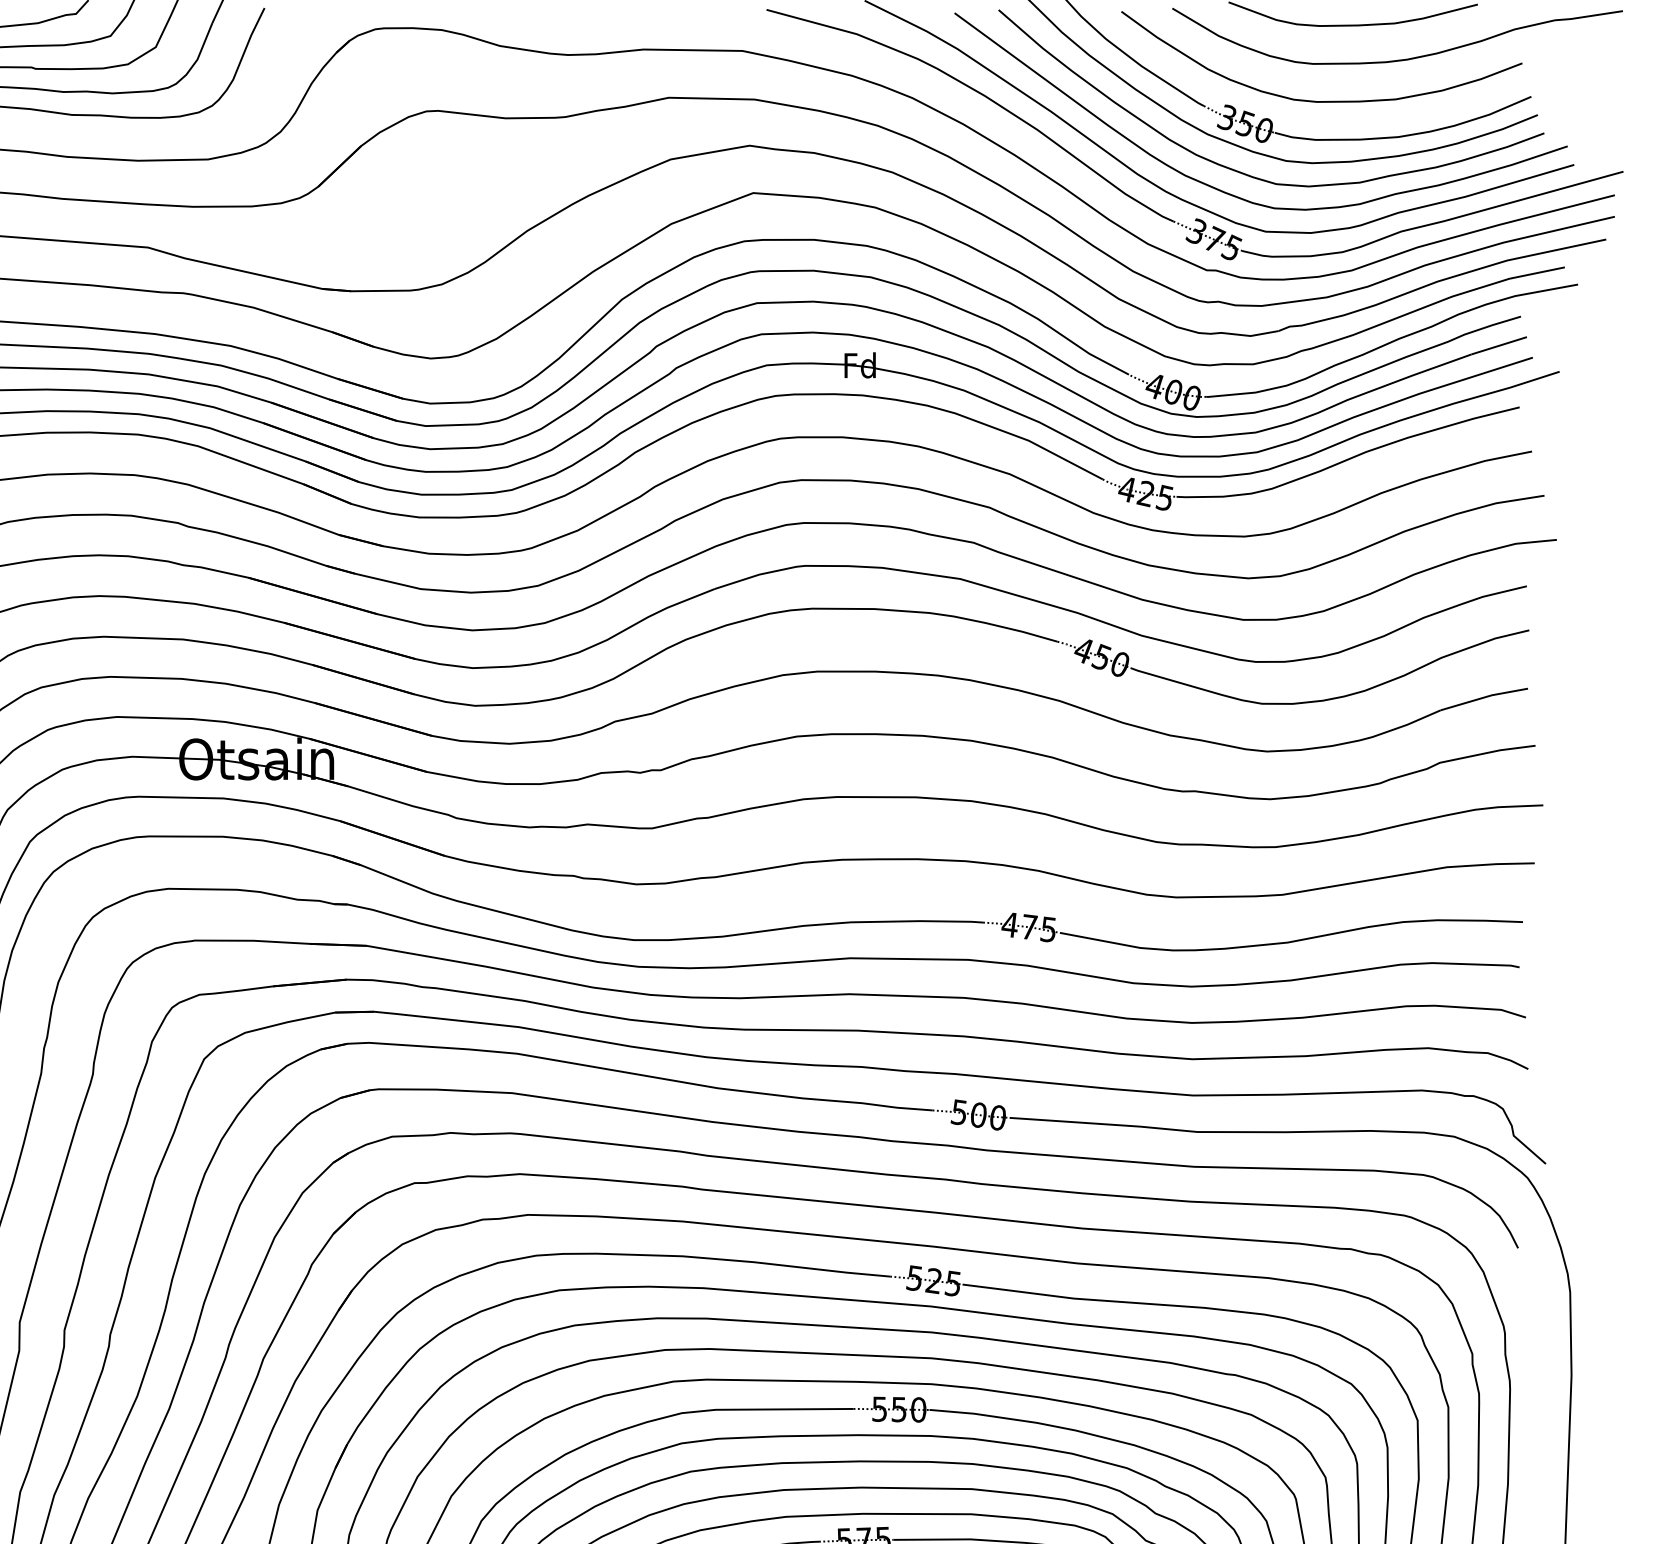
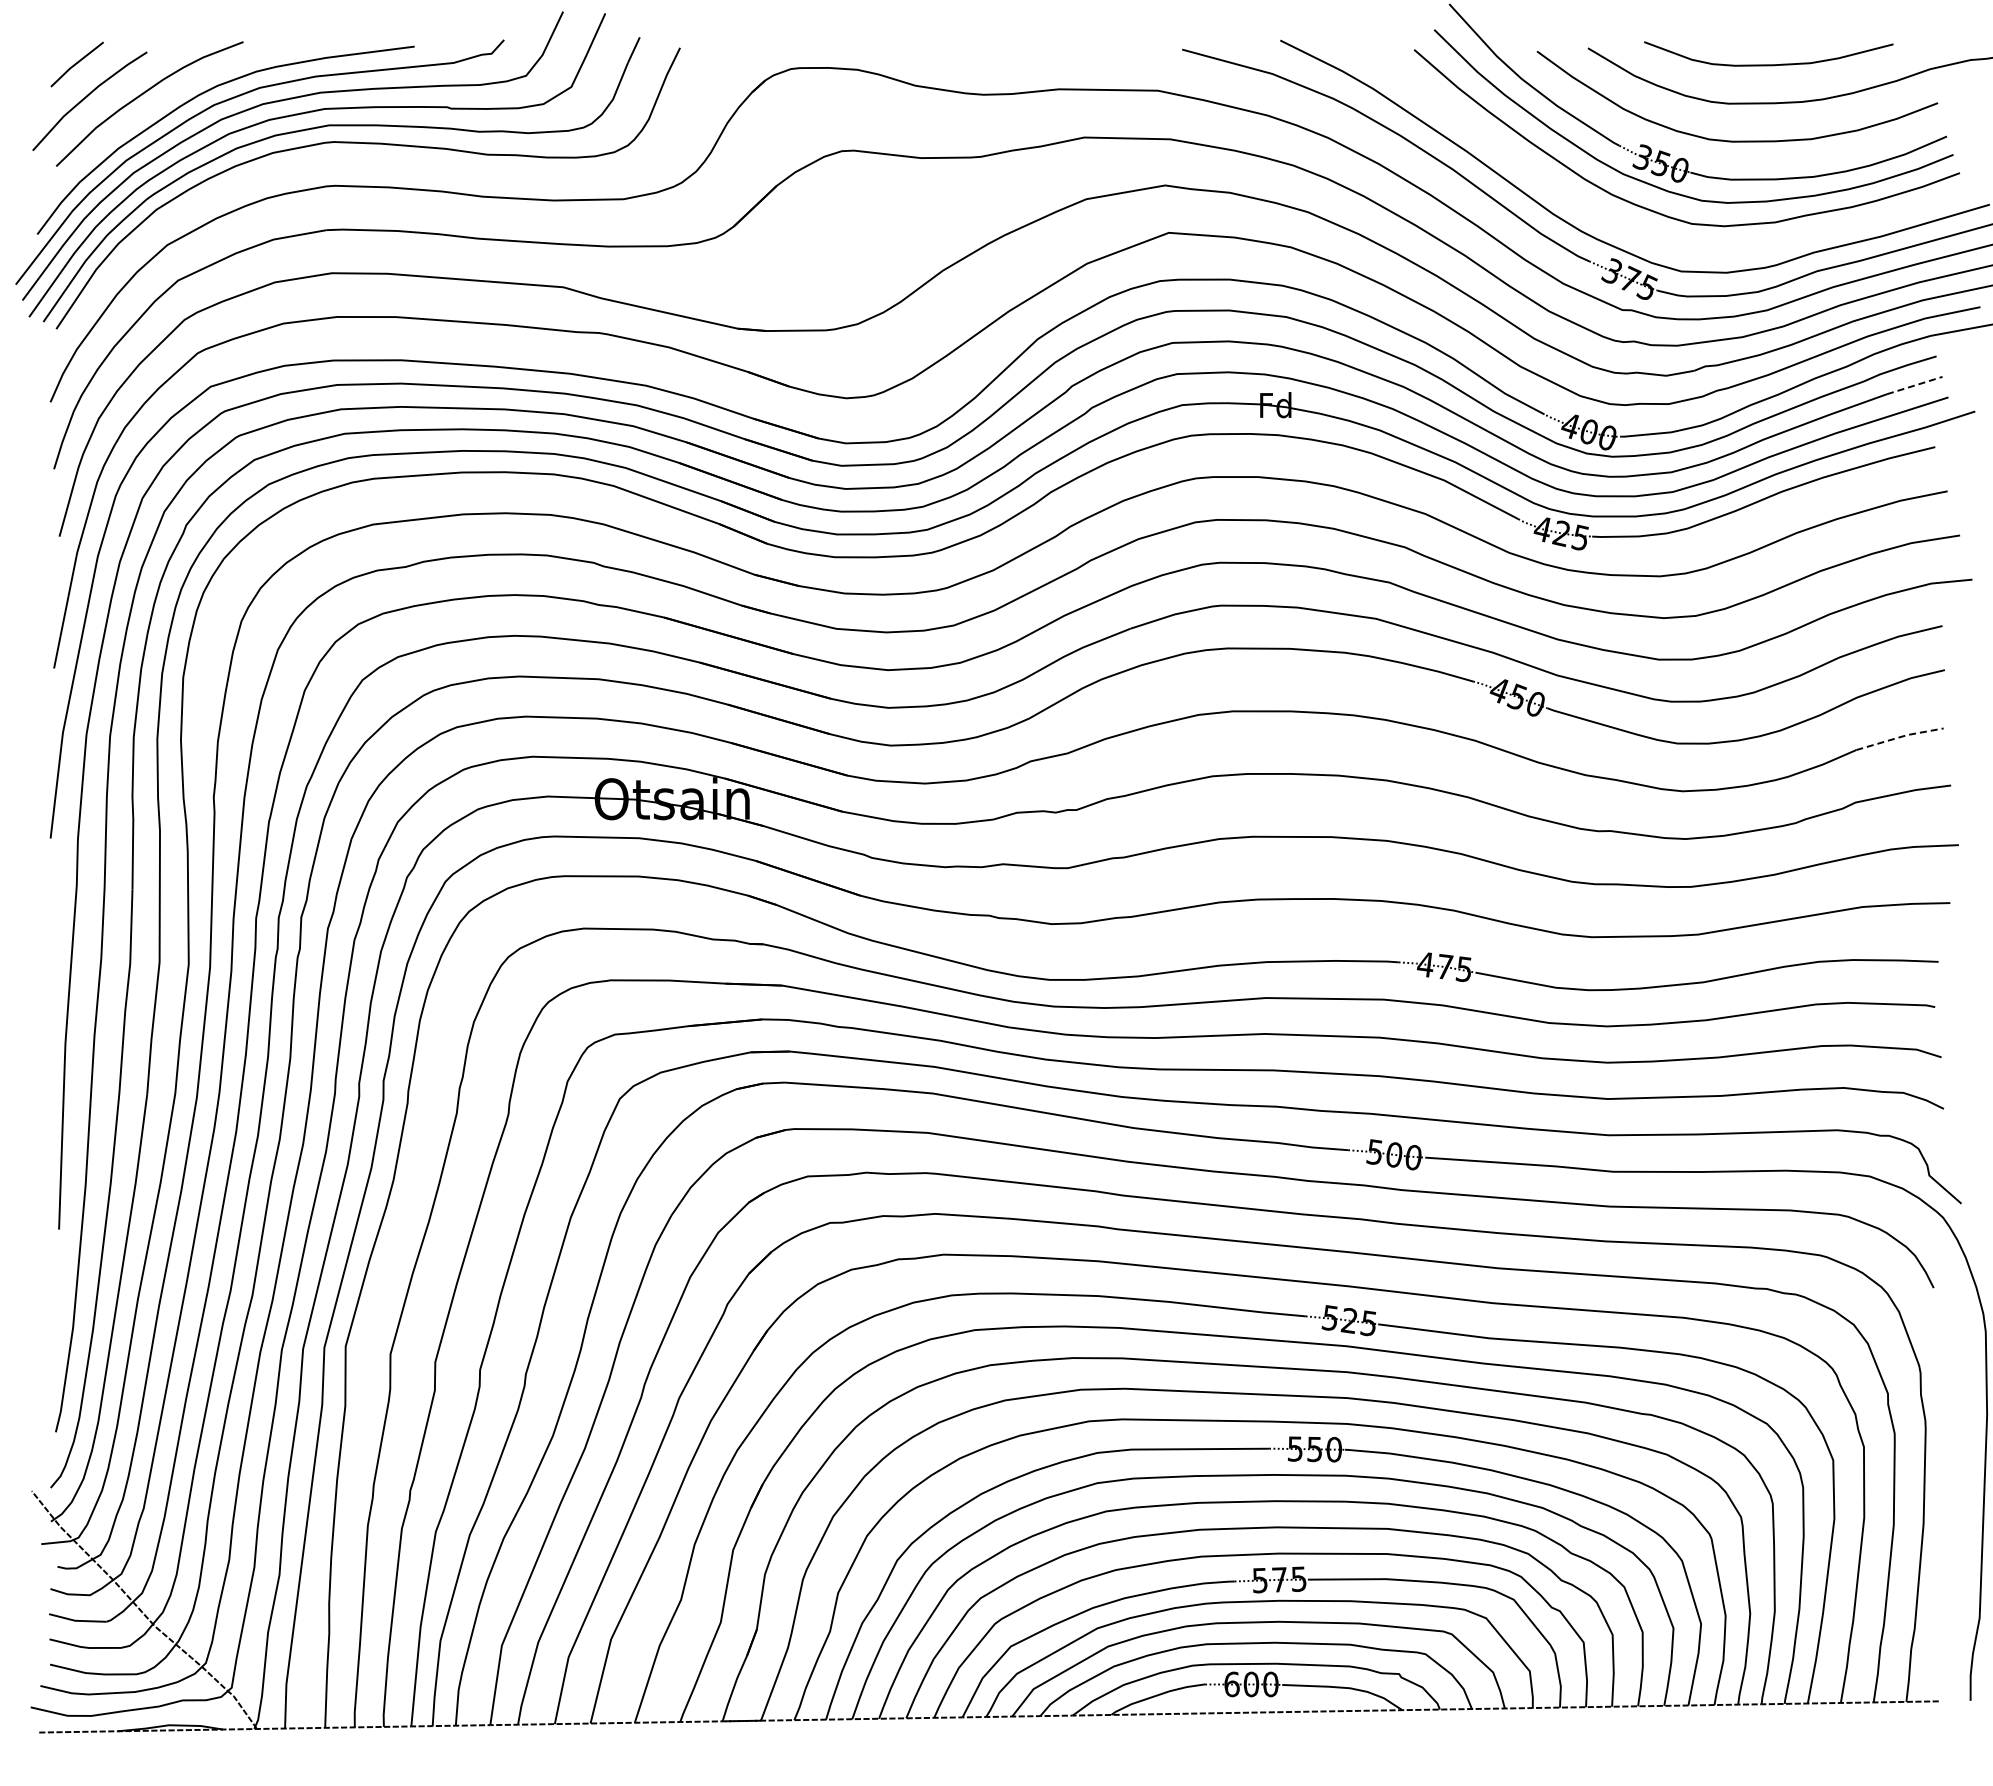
curve: (1228, 192) -> (1644, 232), removed
line: (1499, 345) -> (1915, 385), solid -> dashed
line: (1483, 697) -> (1899, 737), solid -> dashed

